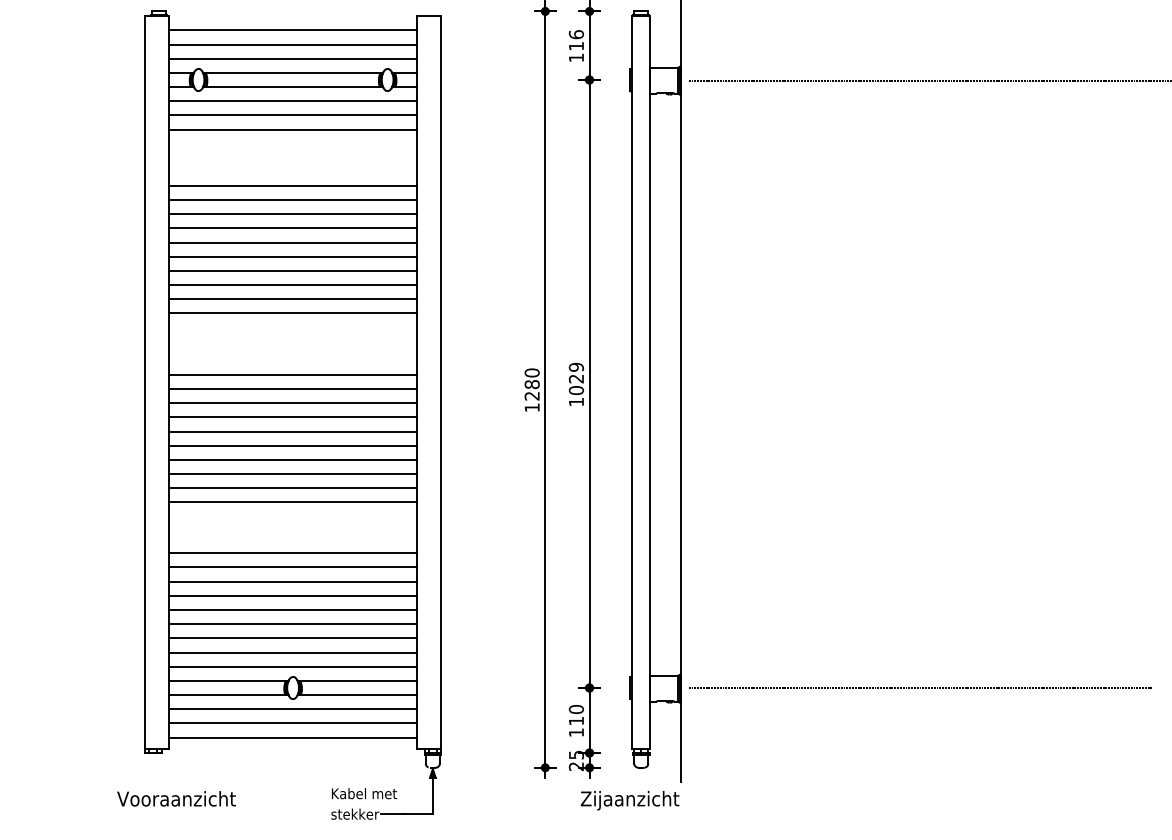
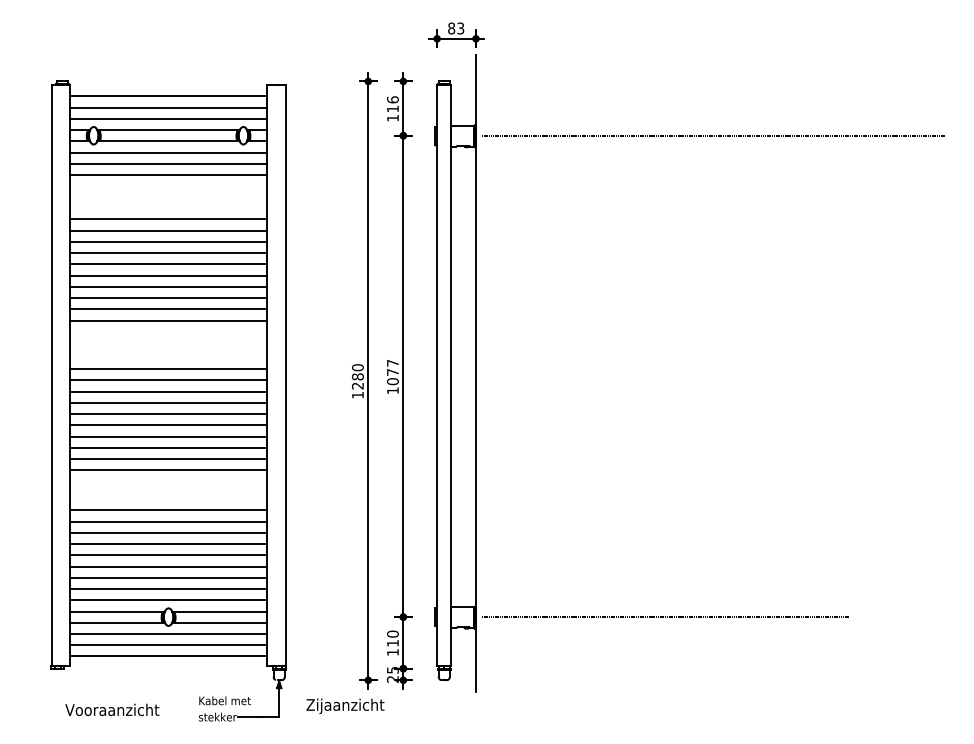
text: (575, 372) -> (392, 367), 1029 -> 1077
text: (176, 798) -> (112, 709), moved
text: (630, 799) -> (345, 705), moved

